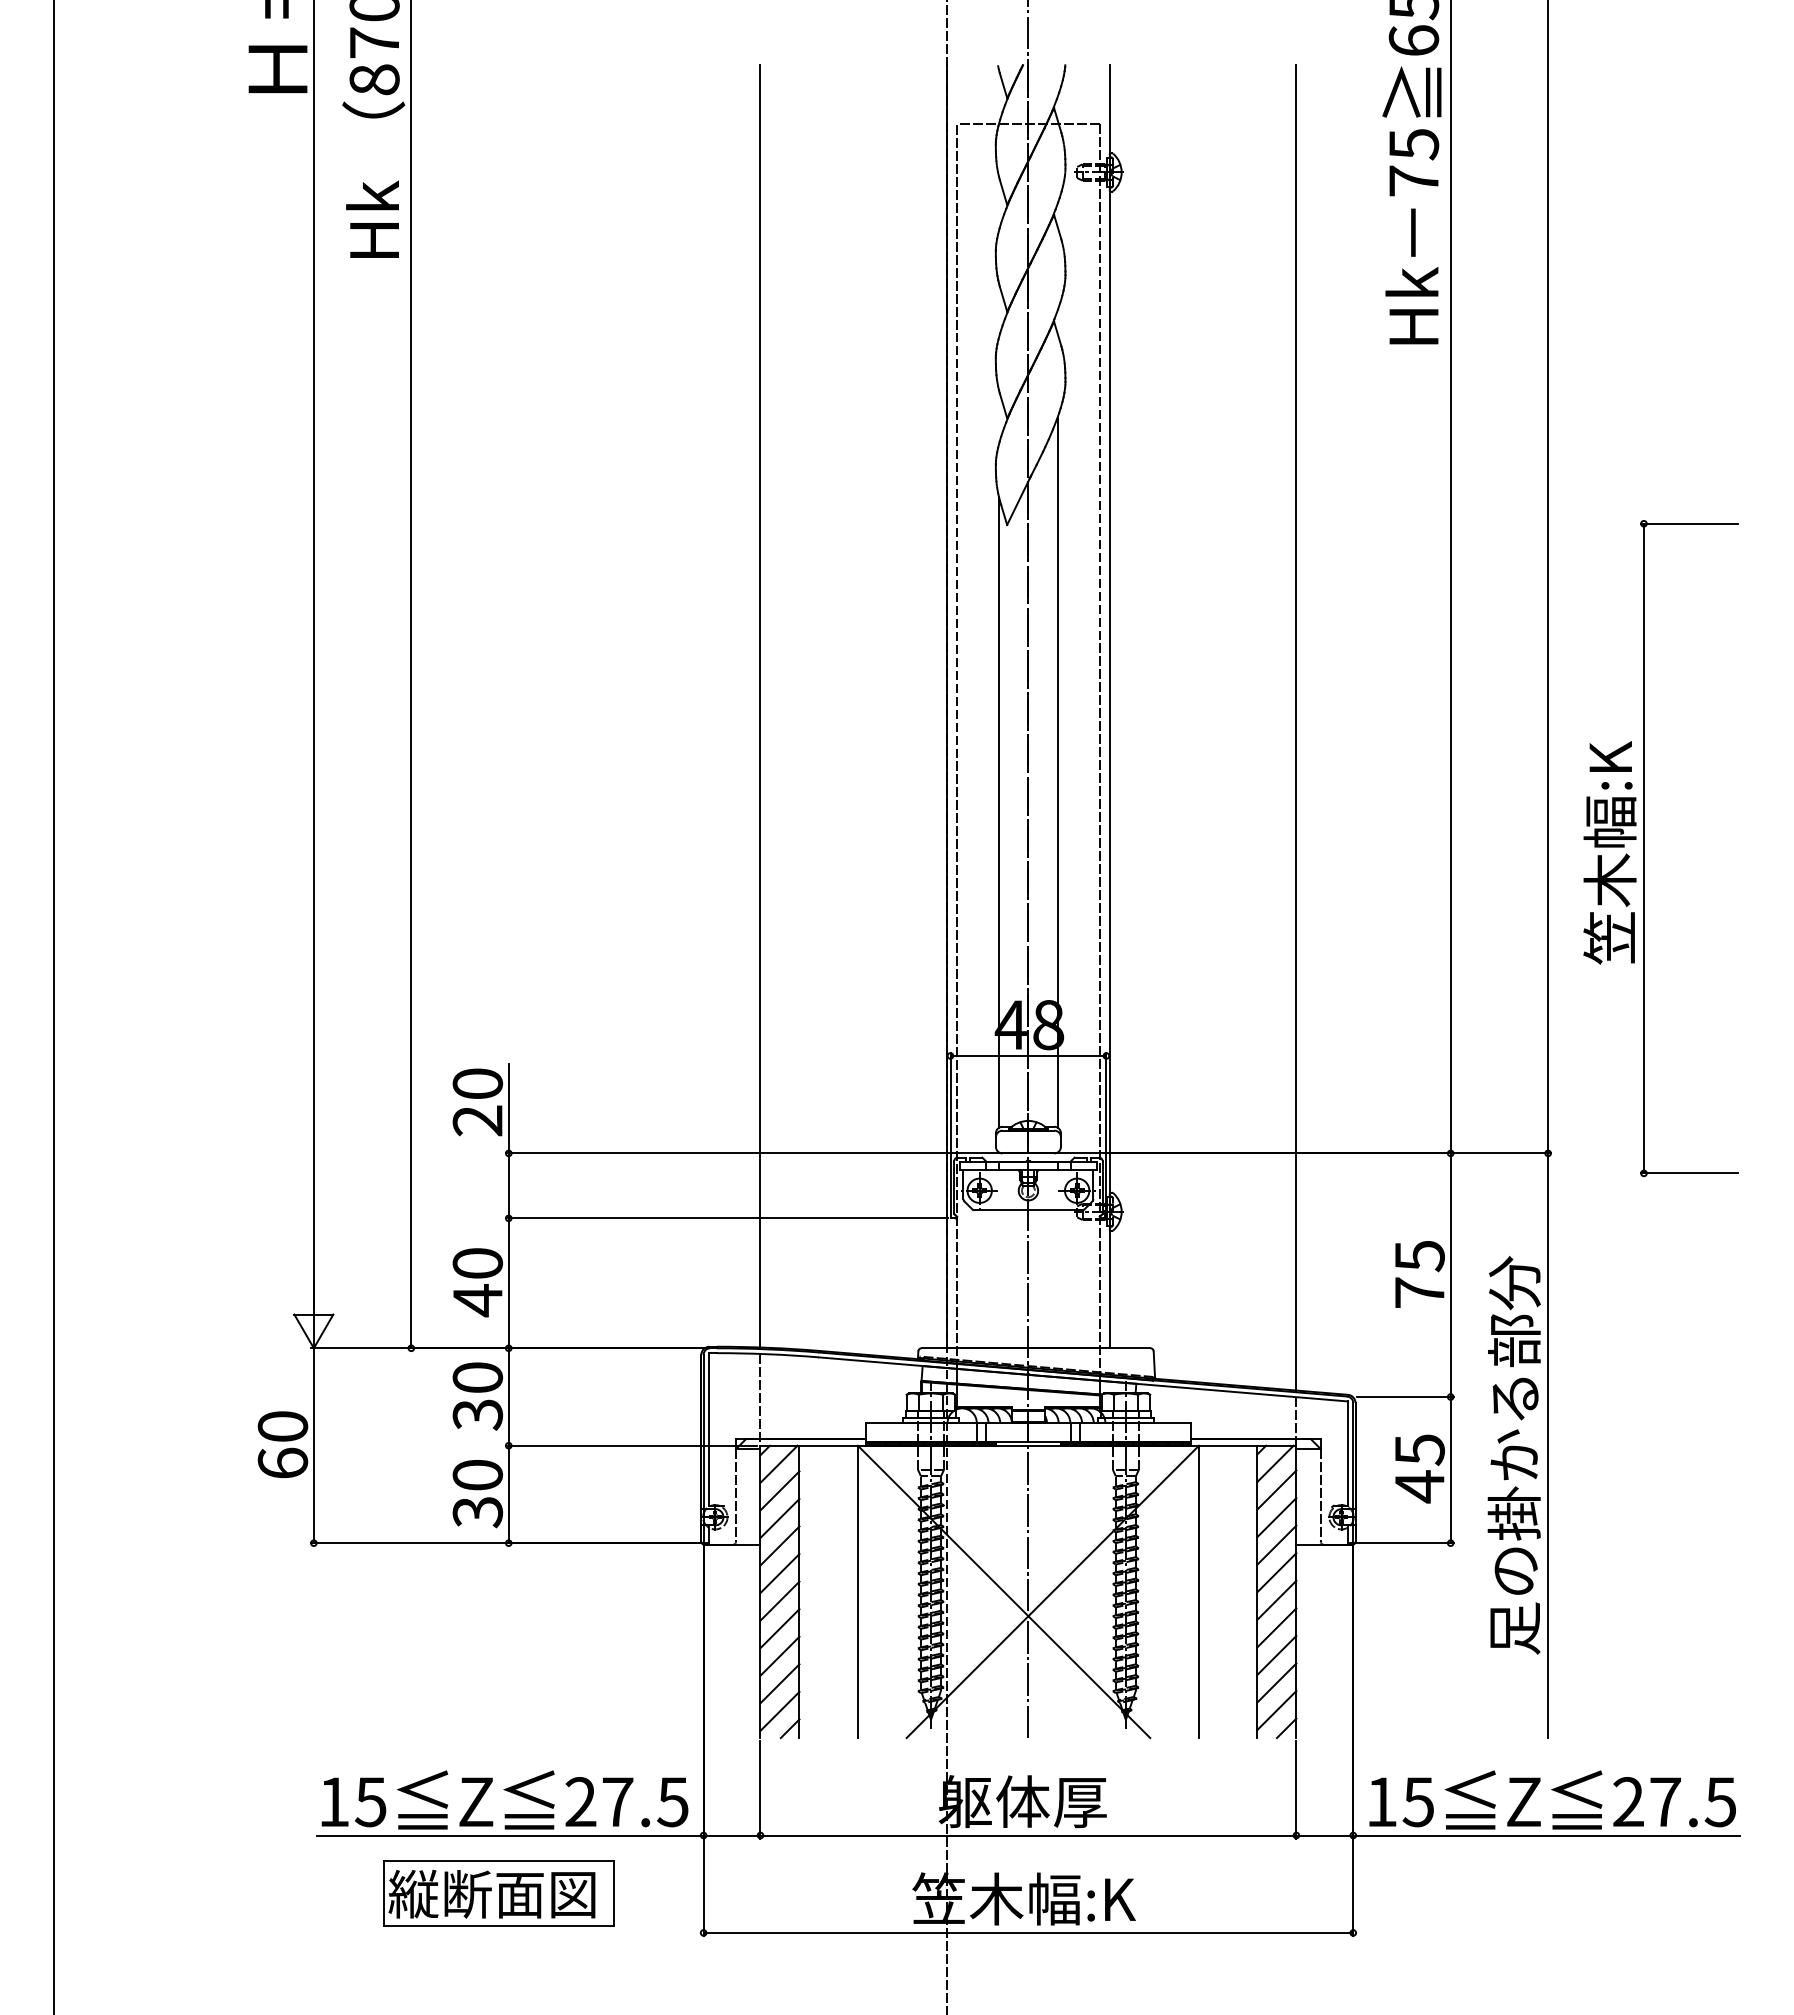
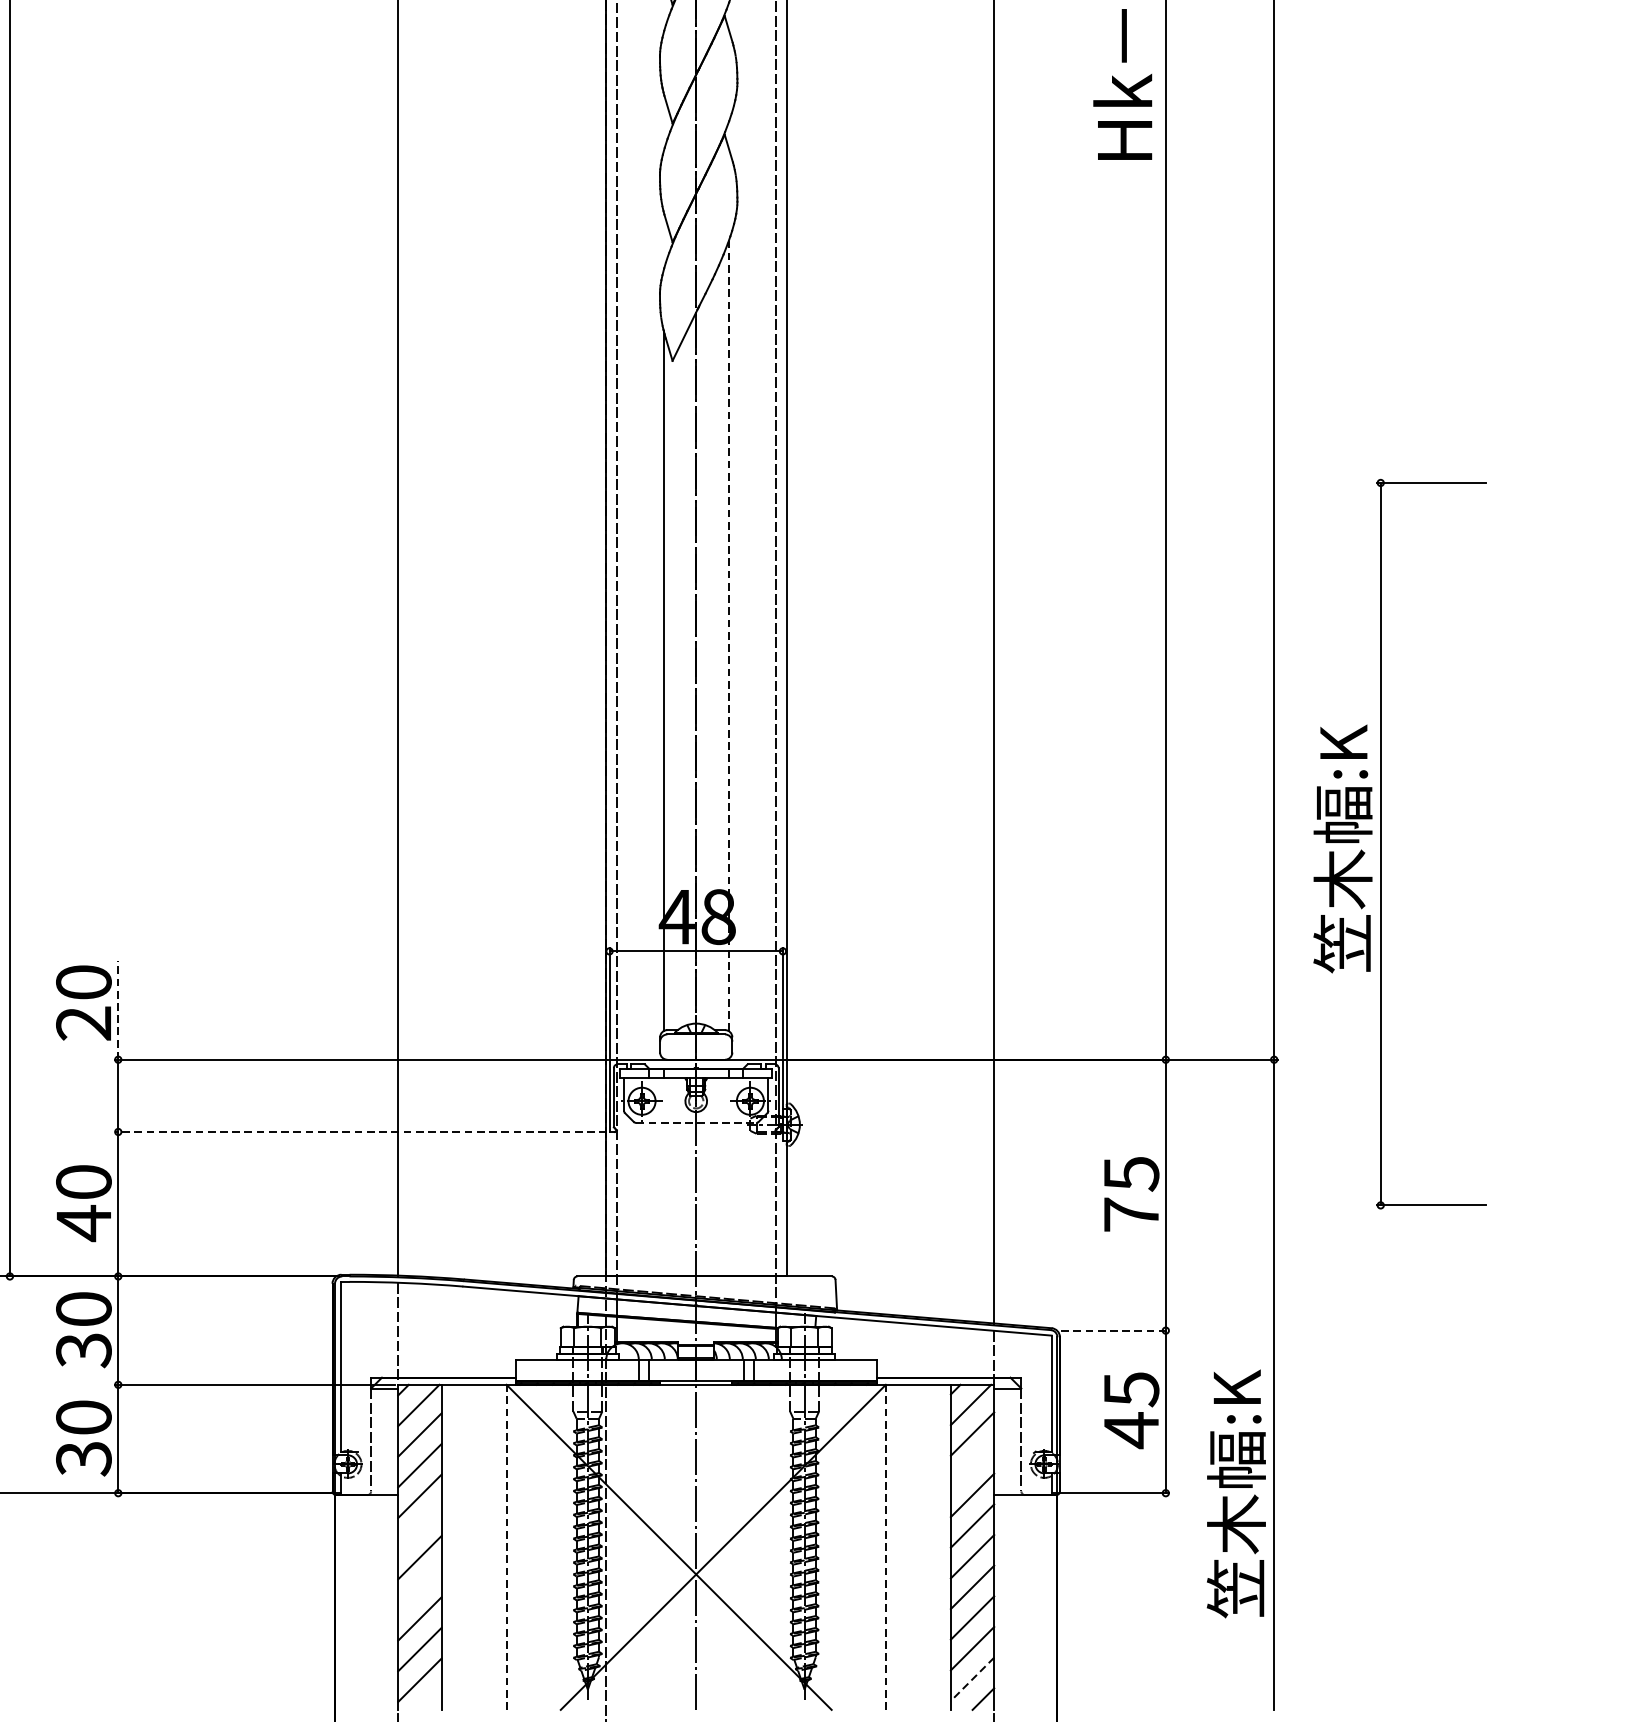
line: (1057, 771) -> (728, 635), solid -> dashed
part: (1644, 848) -> (1381, 844), moved
line: (508, 1108) -> (118, 1009), solid -> dashed
line: (1028, 1210) -> (696, 1123), solid -> dashed
line: (726, 1218) -> (360, 1132), solid -> dashed
line: (1405, 1397) -> (1115, 1331), solid -> dashed
text: (1513, 1455) -> (1235, 1395), 足の掛かる部分 -> 笠木幅:K
line: (1276, 1517) -> (972, 1464), removed
line: (779, 1573) -> (419, 1526), removed
line: (857, 1591) -> (506, 1546), solid -> dashed
line: (1198, 1591) -> (885, 1546), solid -> dashed
line: (779, 1628) -> (419, 1588), removed
line: (1276, 1710) -> (972, 1679), solid -> dashed
line: (789, 1728) -> (430, 1699), removed

